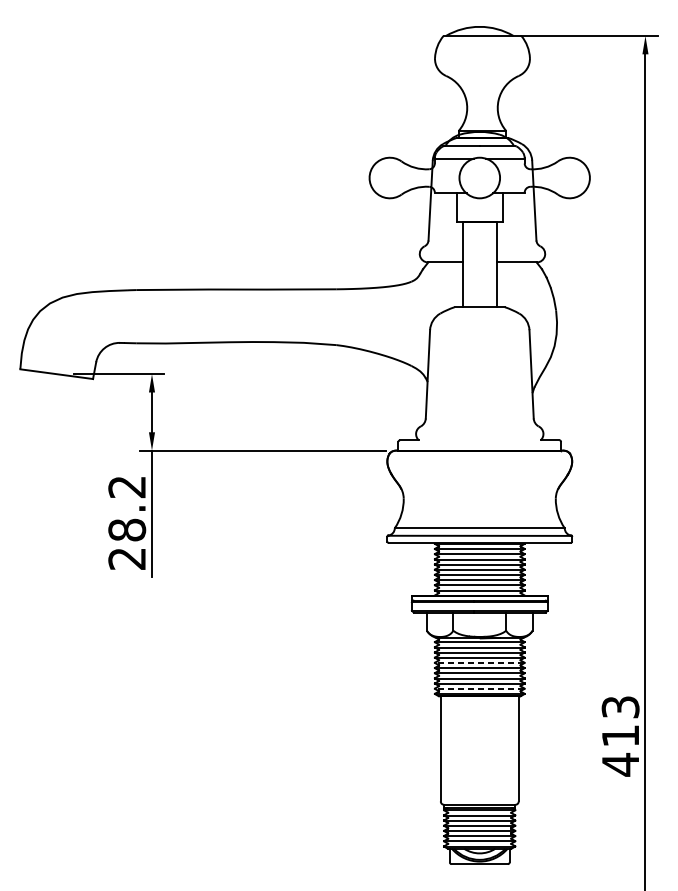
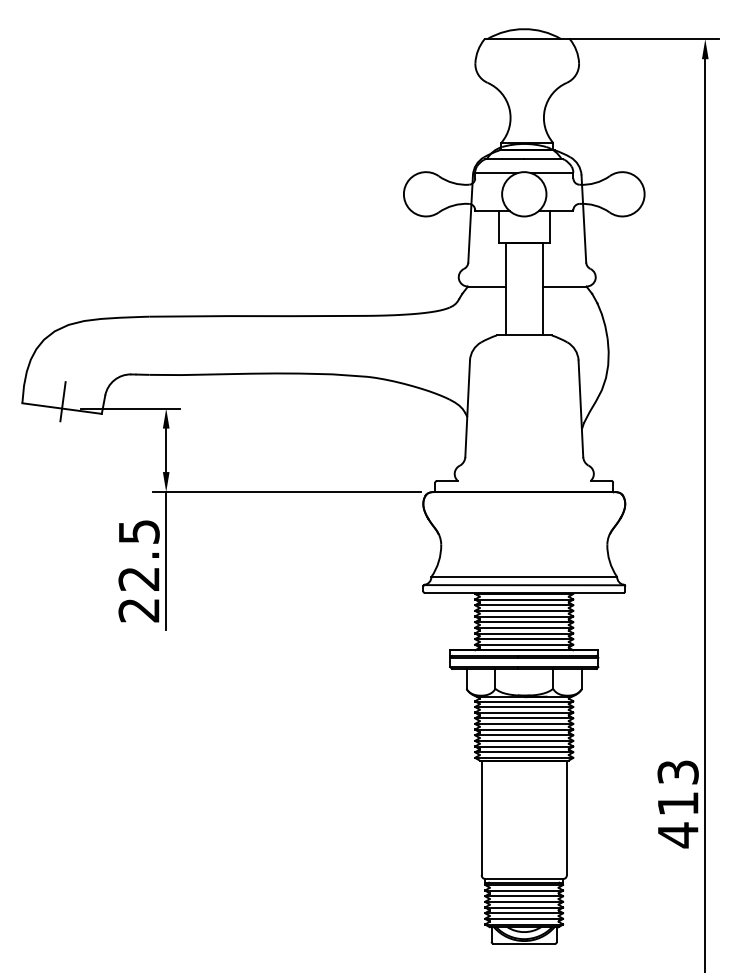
line: (57, 367) -> (62, 401), added
text: (126, 508) -> (138, 555), 28.2 -> 22.5
line: (479, 663) -> (524, 724), dashed -> solid
line: (479, 688) -> (524, 752), dashed -> solid

